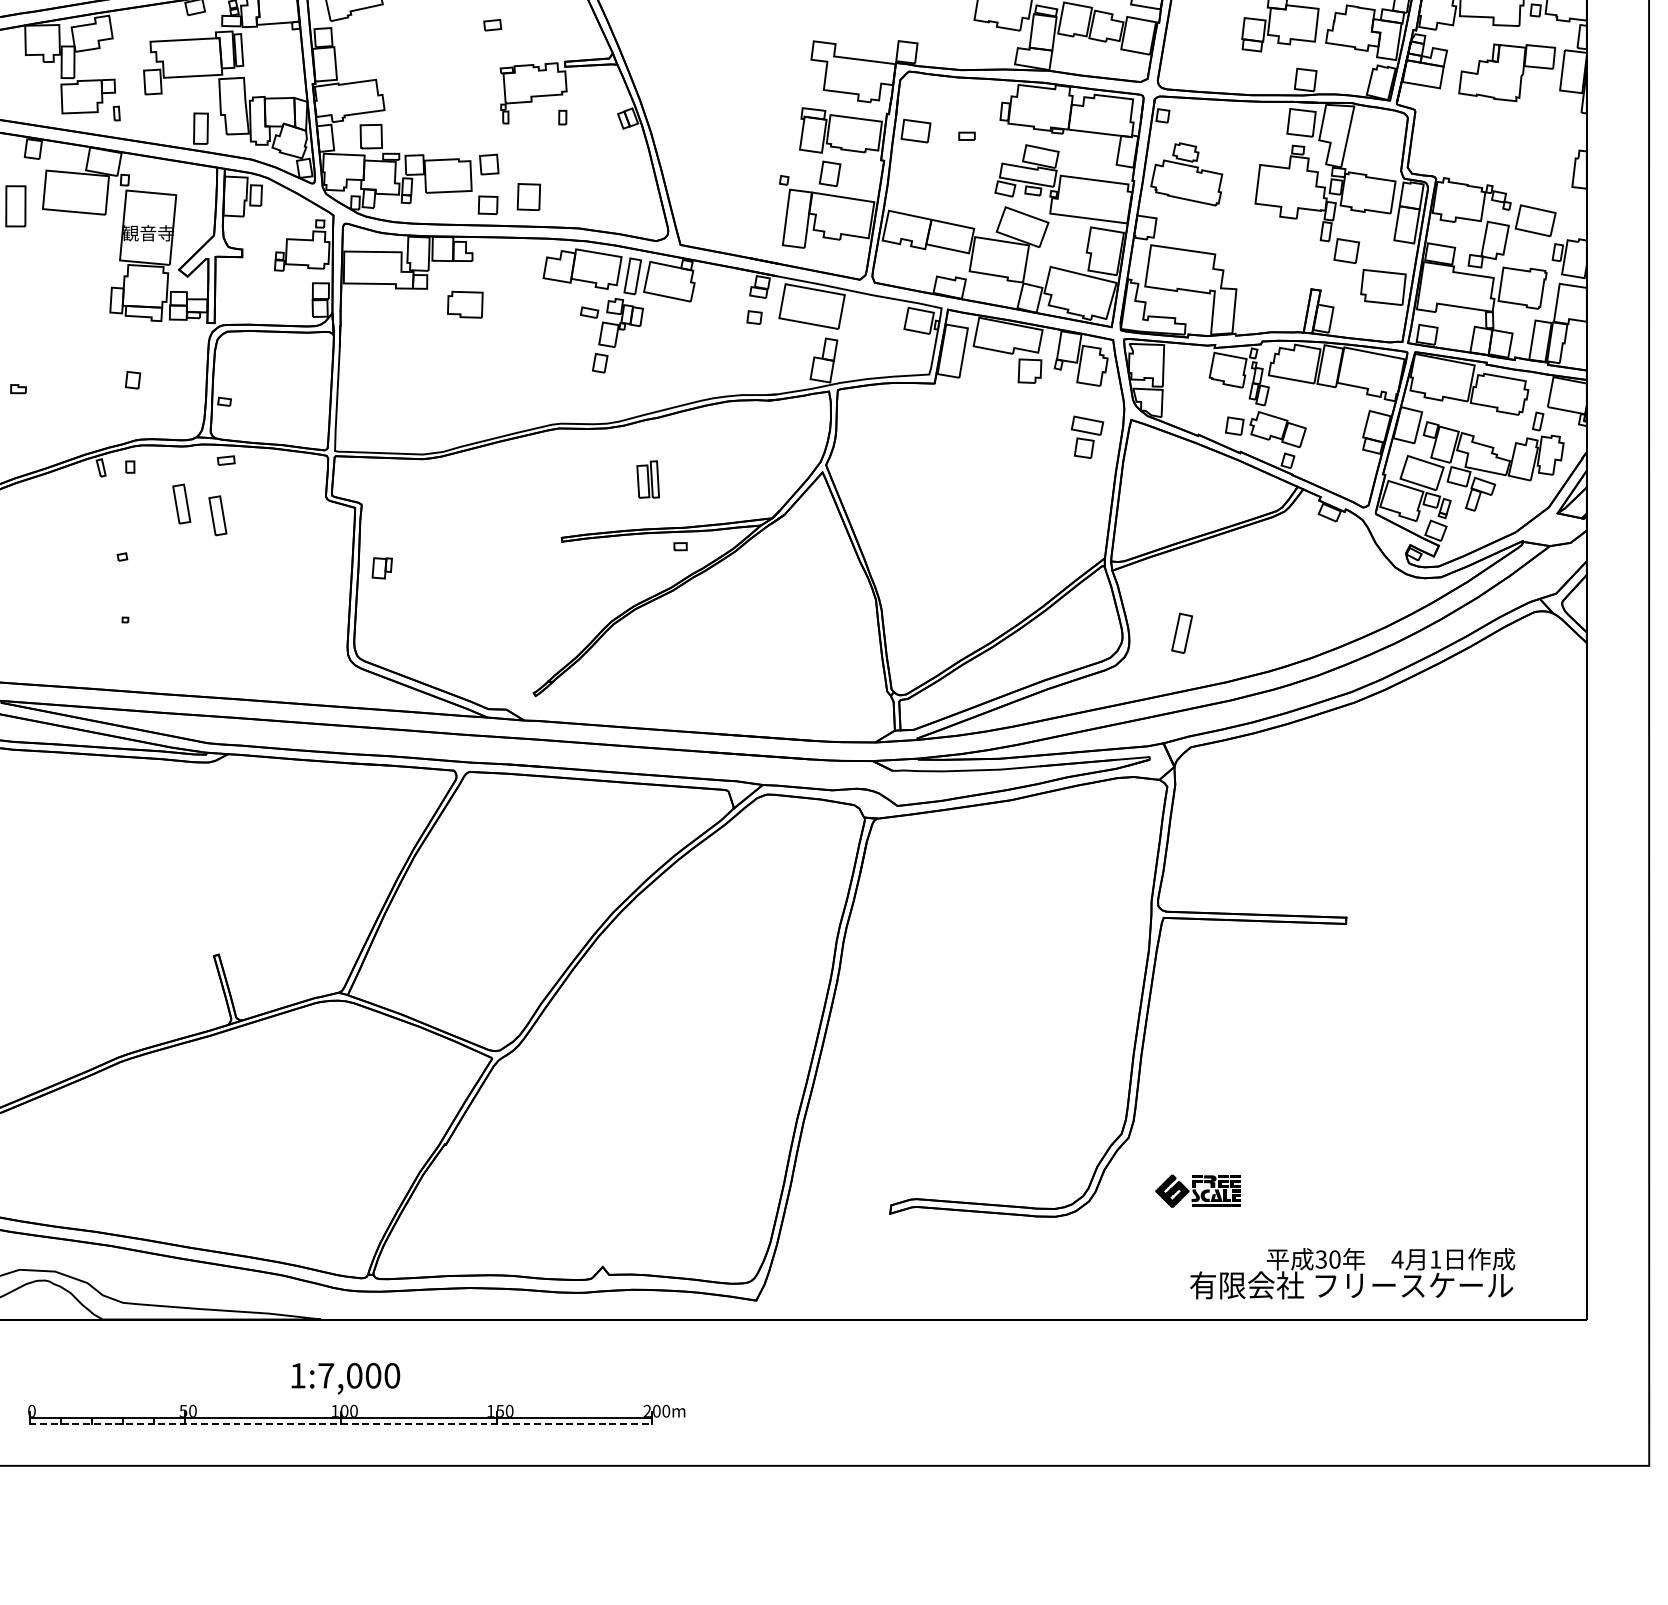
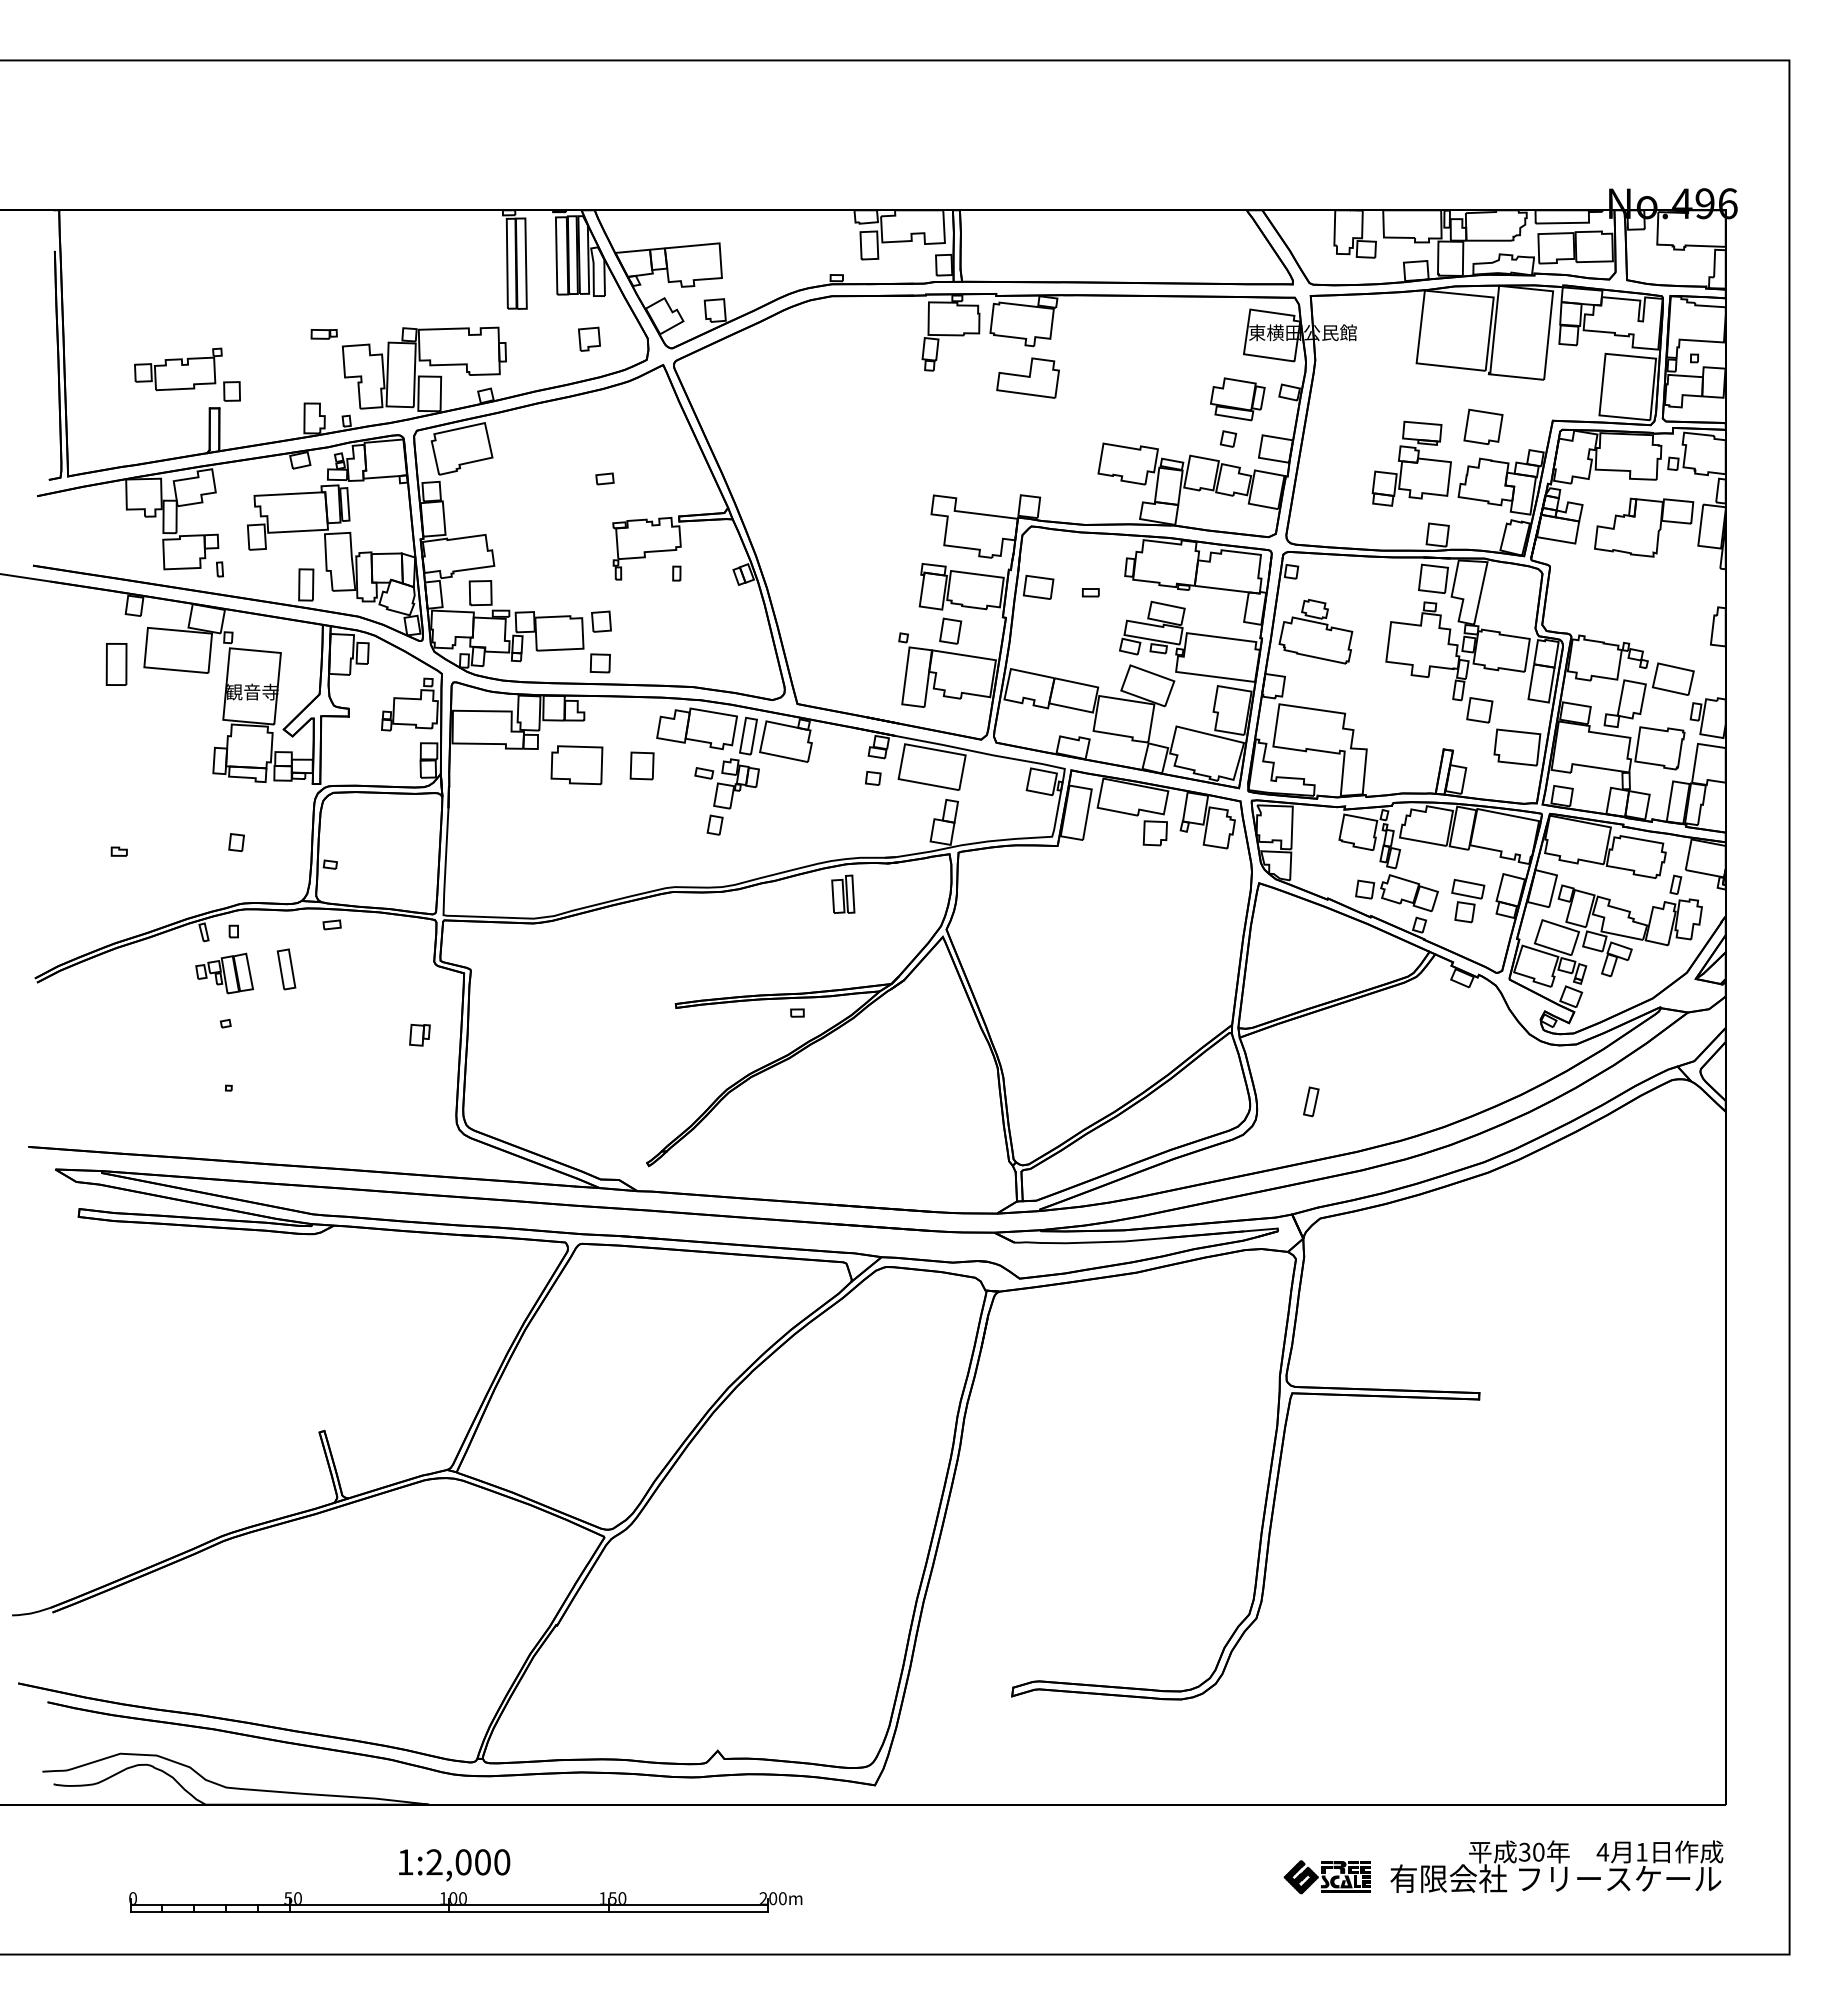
part: (528, 196) -> (641, 765), moved
part: (464, 304) -> (576, 765), size x1.43
part: (1087, 436) -> (1468, 900), moved
part: (648, 478) -> (843, 893), moved
part: (121, 508) -> (224, 973), added
part: (217, 515) -> (323, 981), removed
part: (381, 567) -> (419, 1034), moved
part: (1182, 633) -> (1311, 1101), size x0.71
part: (1197, 1191) -> (1326, 1877), moved
text: (1352, 1273) -> (1556, 1866), moved
text: (326, 1375) -> (434, 1862), 1:7,000 -> 1:2,000
line: (340, 1423) -> (449, 1911), dashed -> solid

